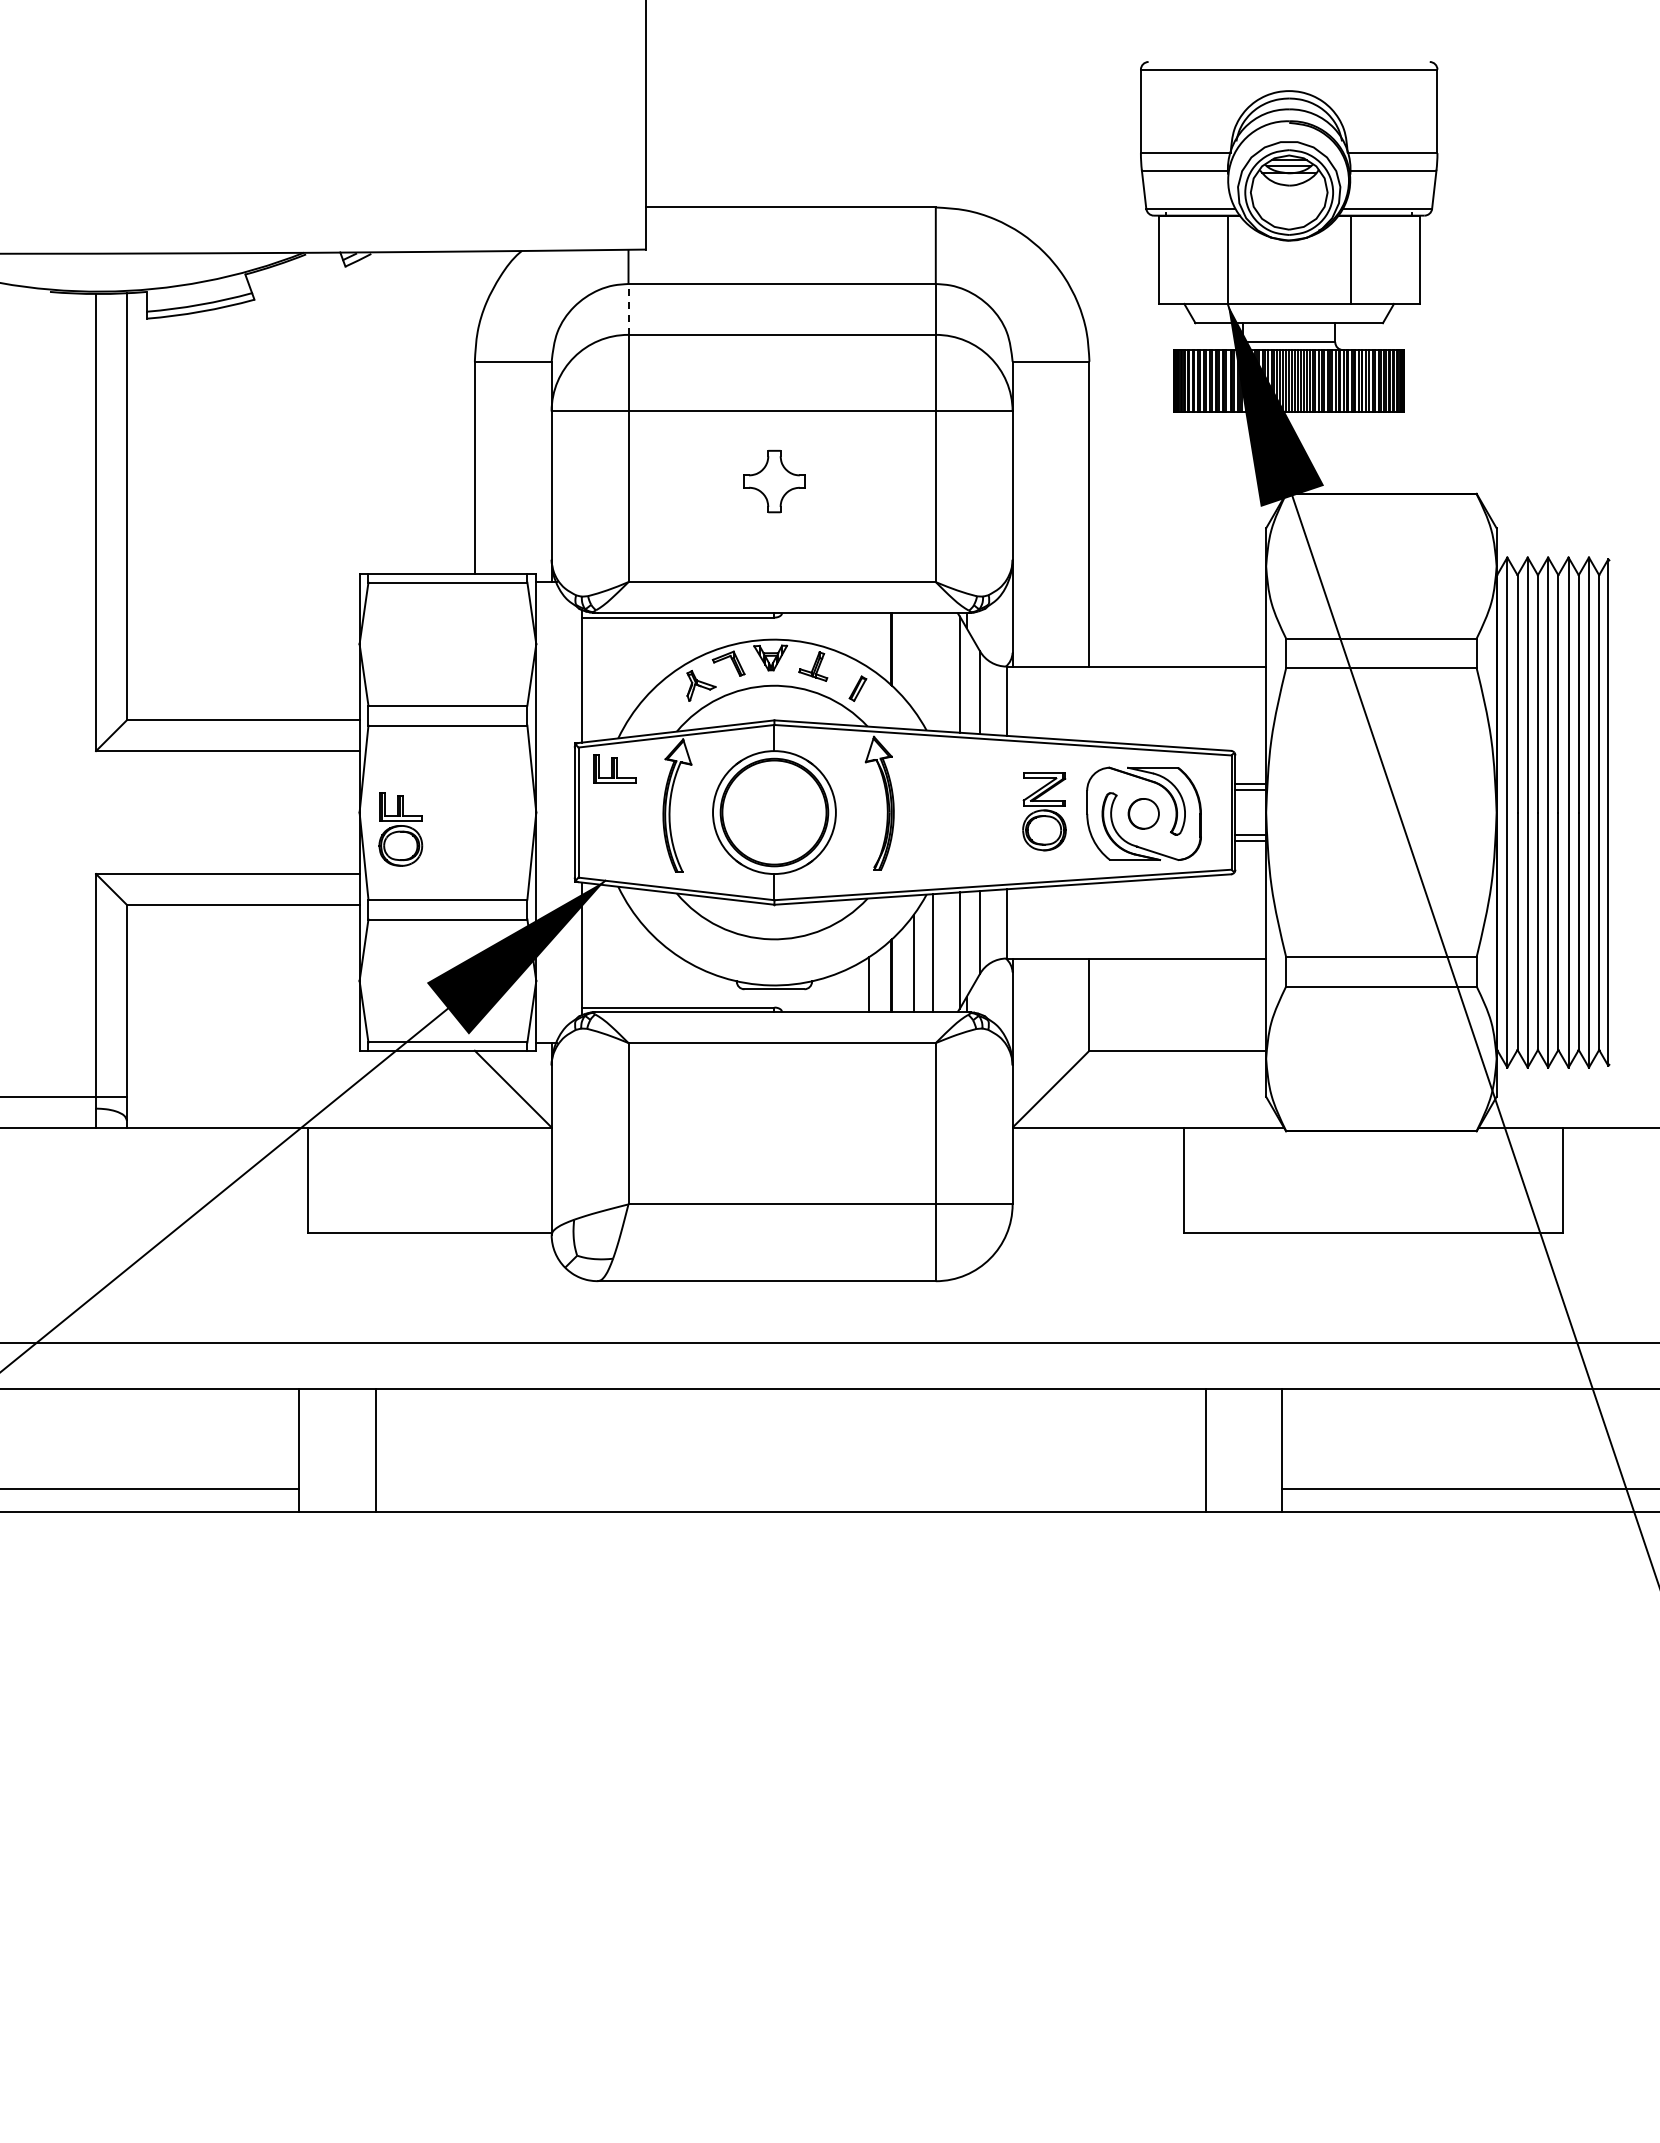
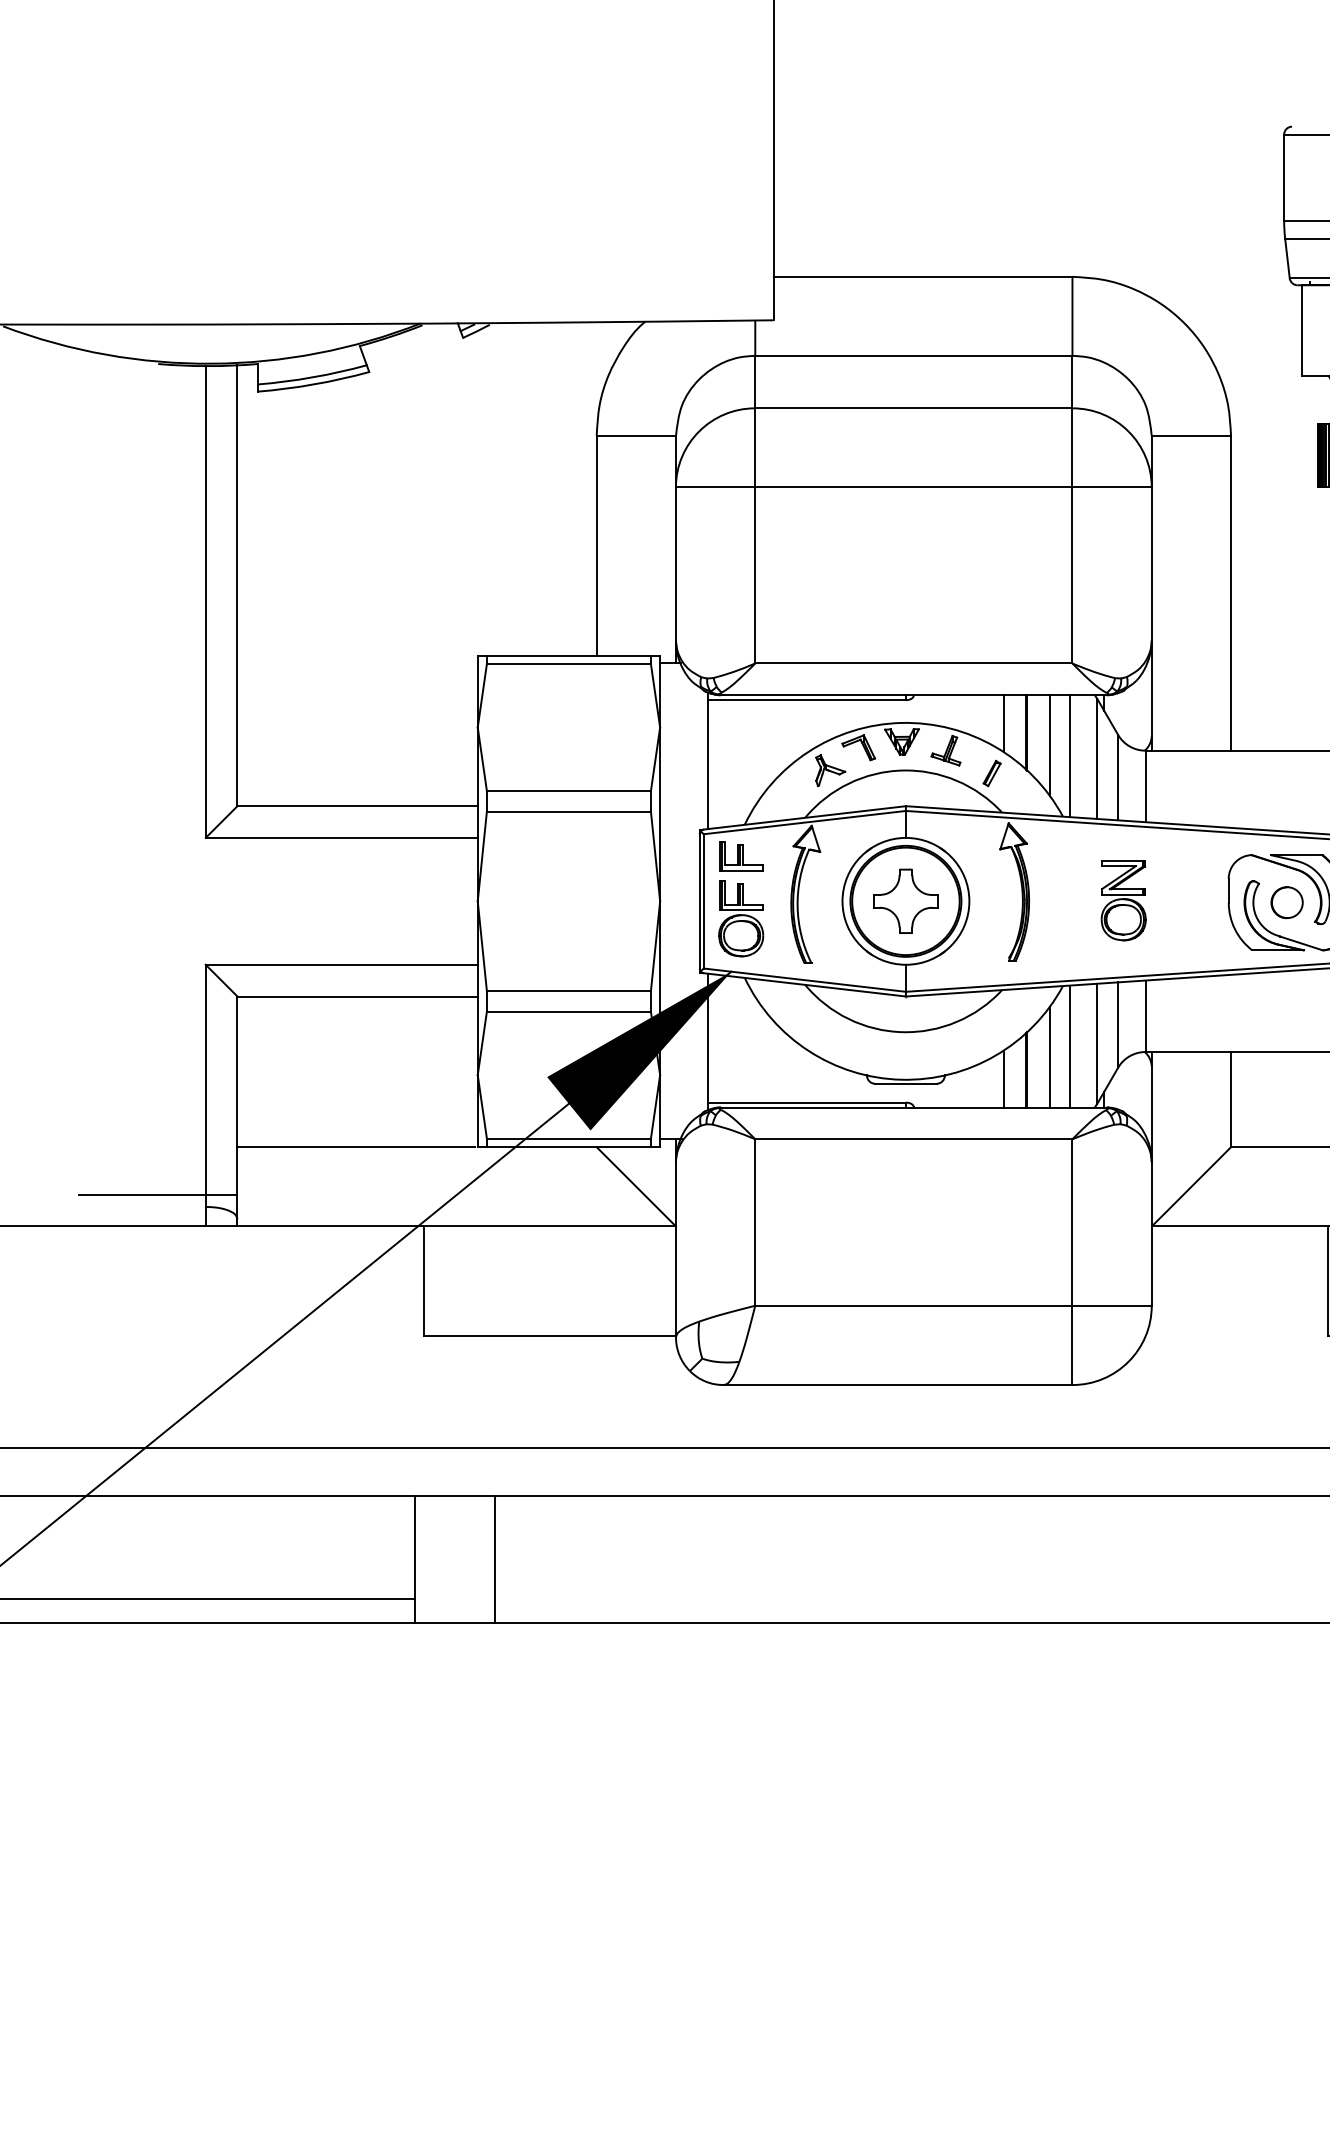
line: (628, 308) -> (755, 381), dashed -> solid
part: (774, 481) -> (905, 901), moved
line: (869, 640) -> (1004, 723), added
line: (913, 661) -> (1049, 745), added
line: (933, 671) -> (1070, 755), added
part: (1044, 811) -> (1123, 900), moved
part: (400, 829) -> (740, 918), moved
line: (241, 1050) -> (355, 1146), added

